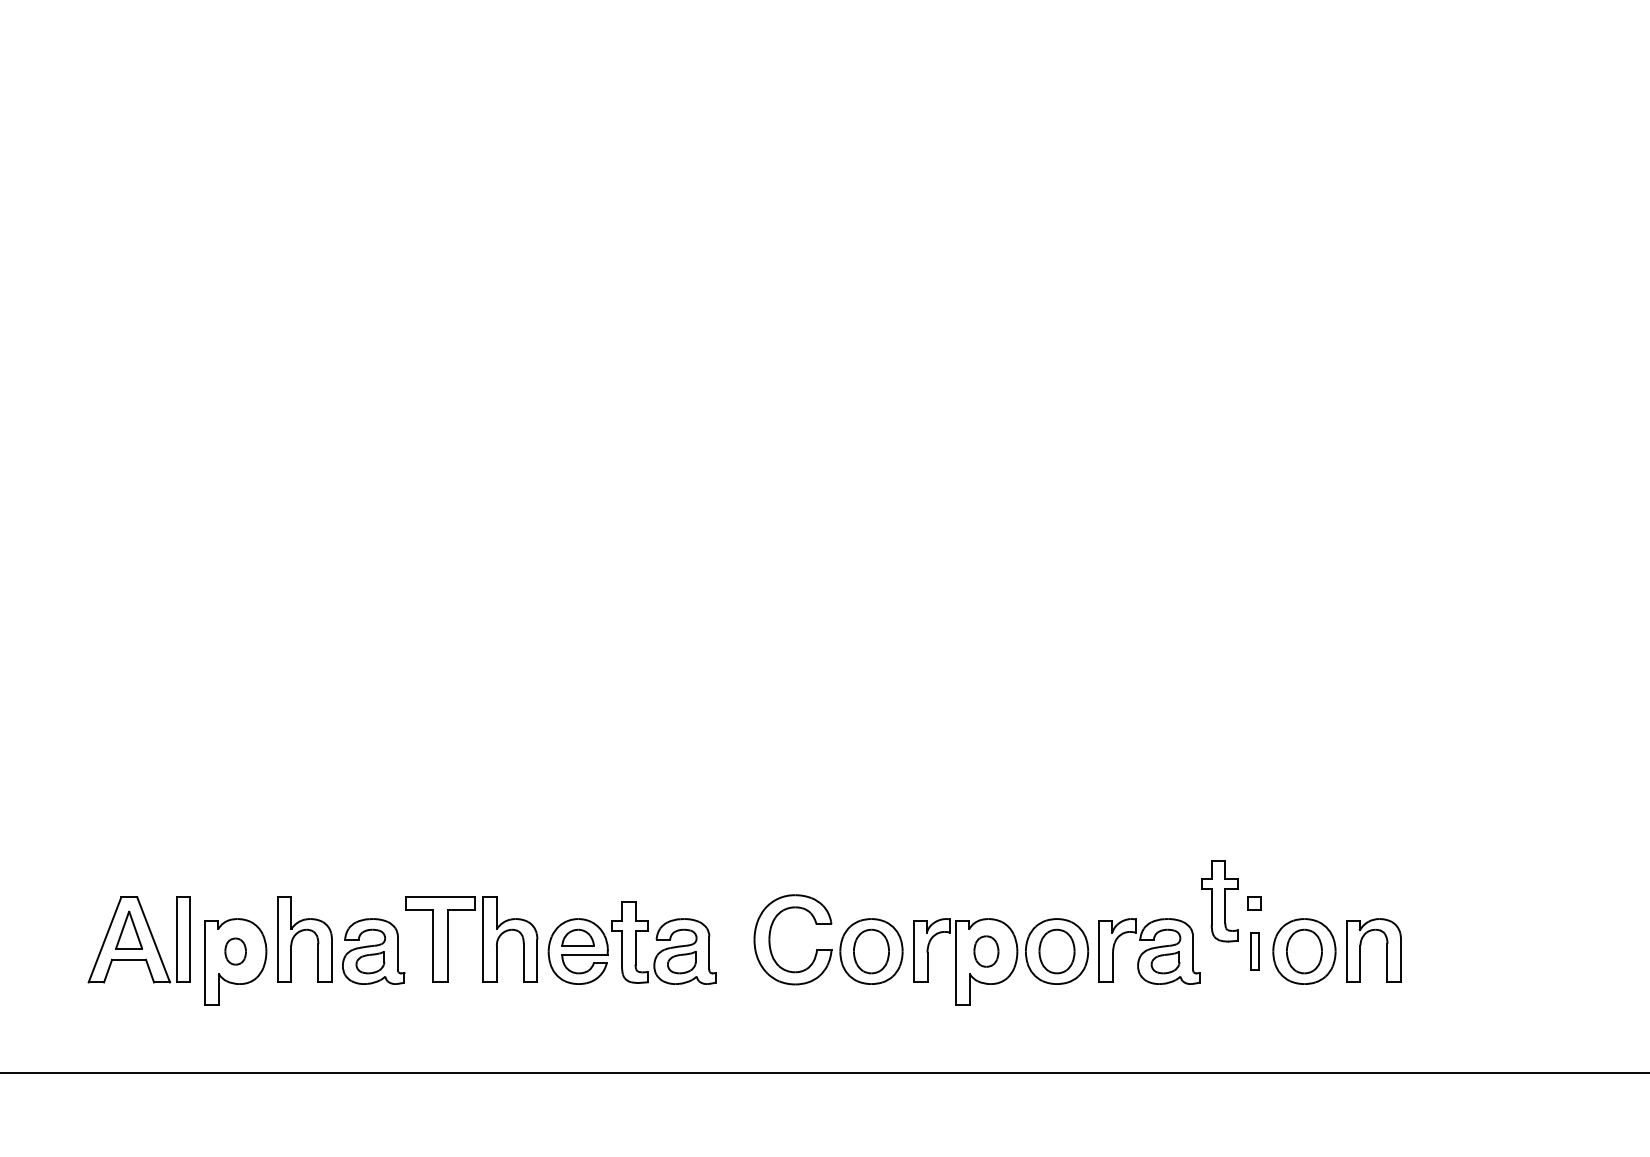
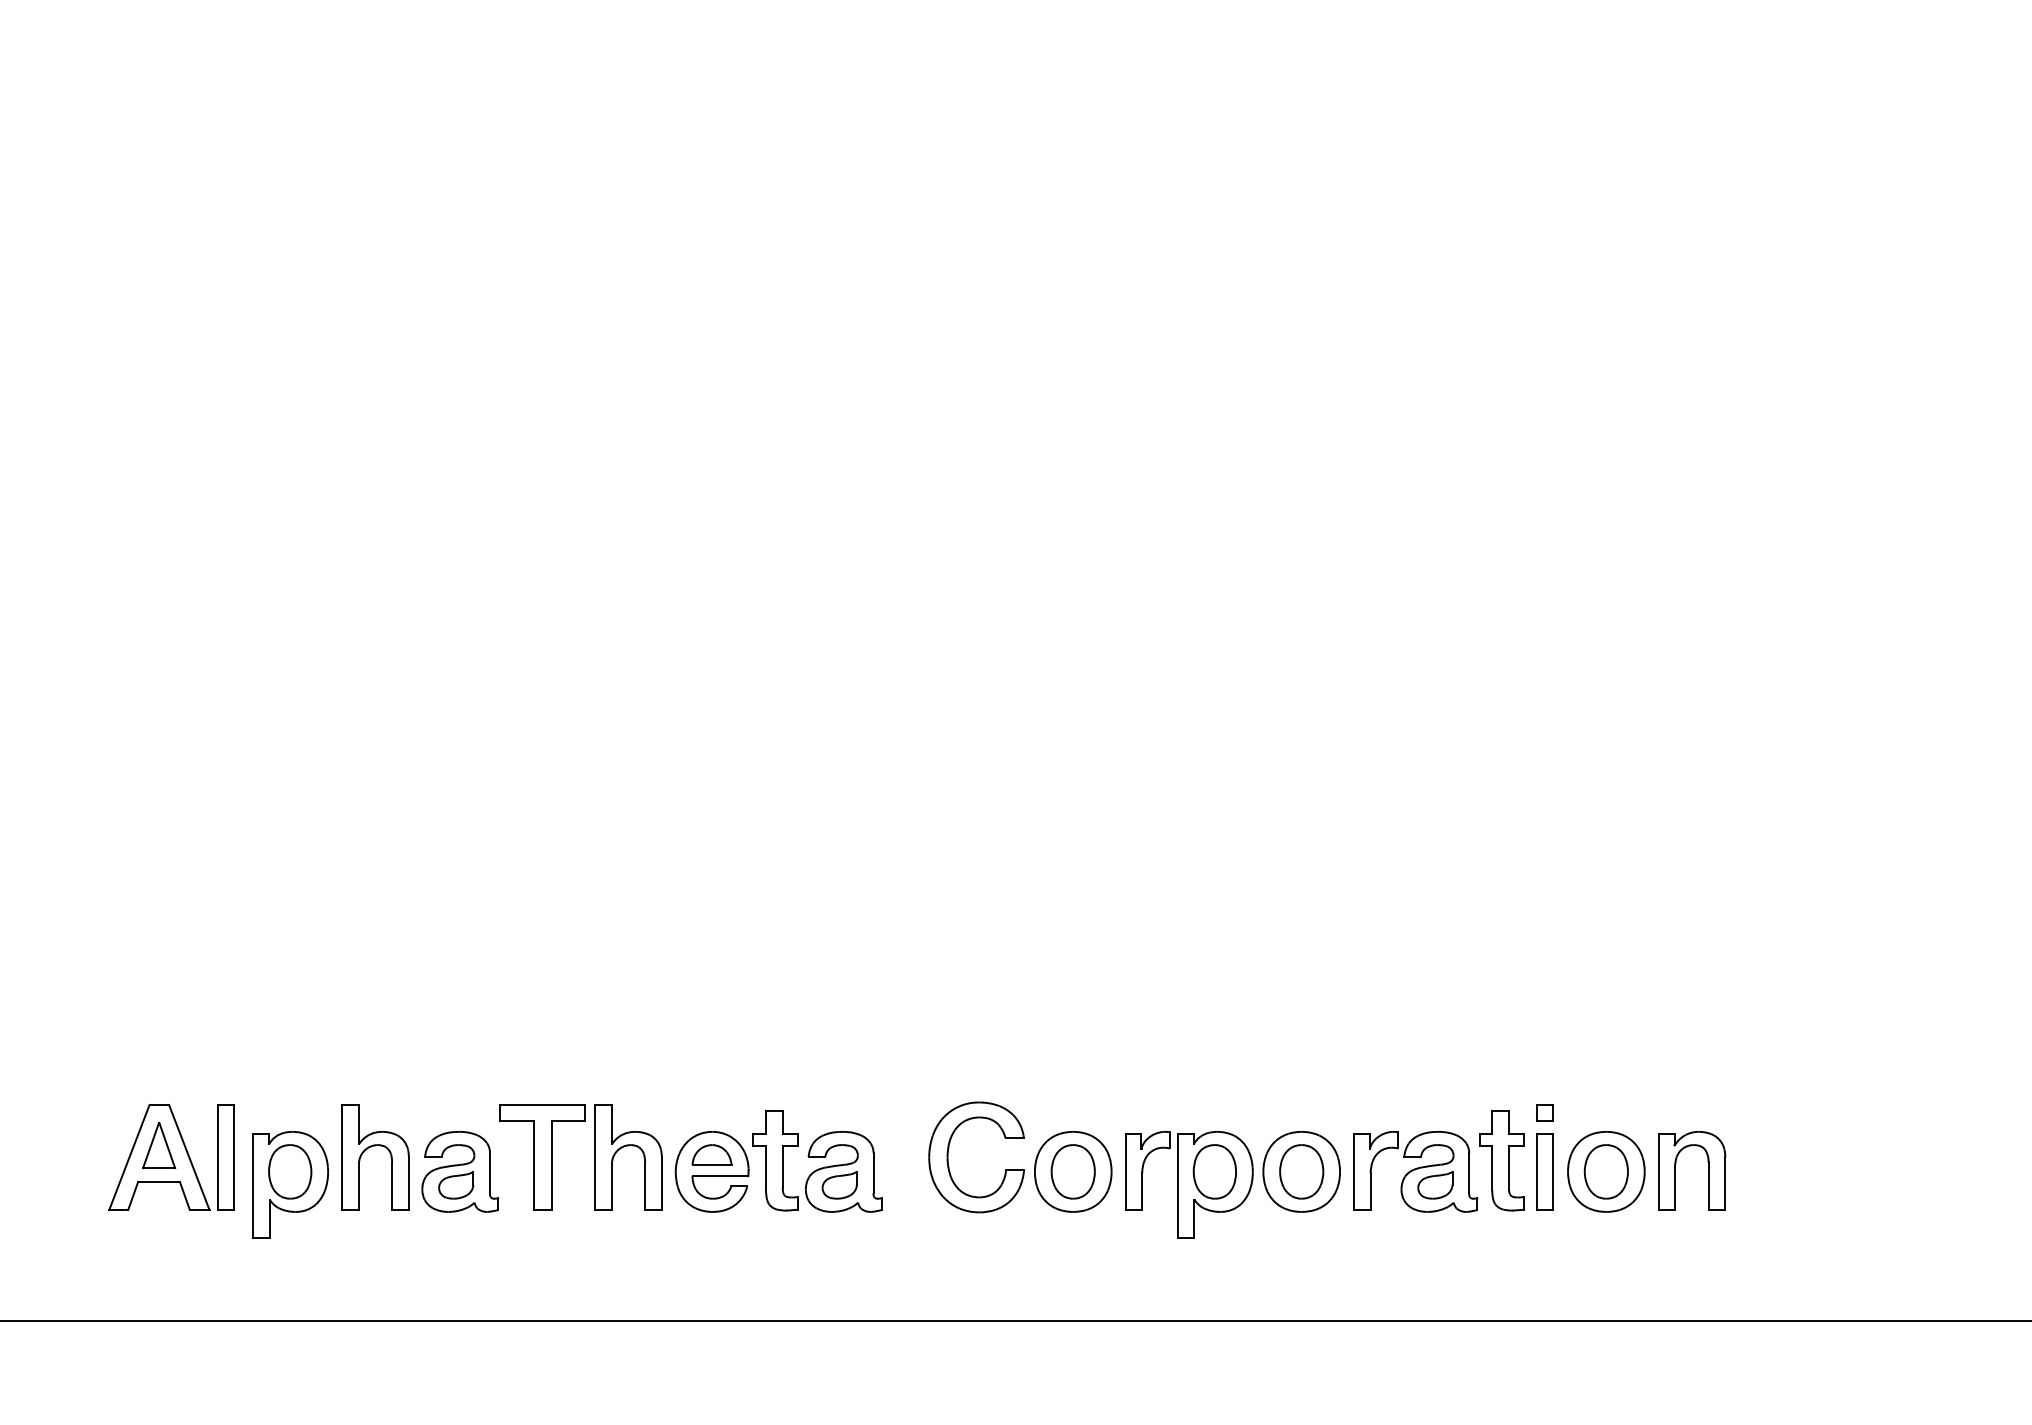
part: (1219, 900) -> (1501, 1160), moved
part: (235, 951) -> (290, 1171), size x1.67
part: (986, 951) -> (1214, 1171), size x1.43
part: (1254, 951) -> (1544, 1171), size x1.67

